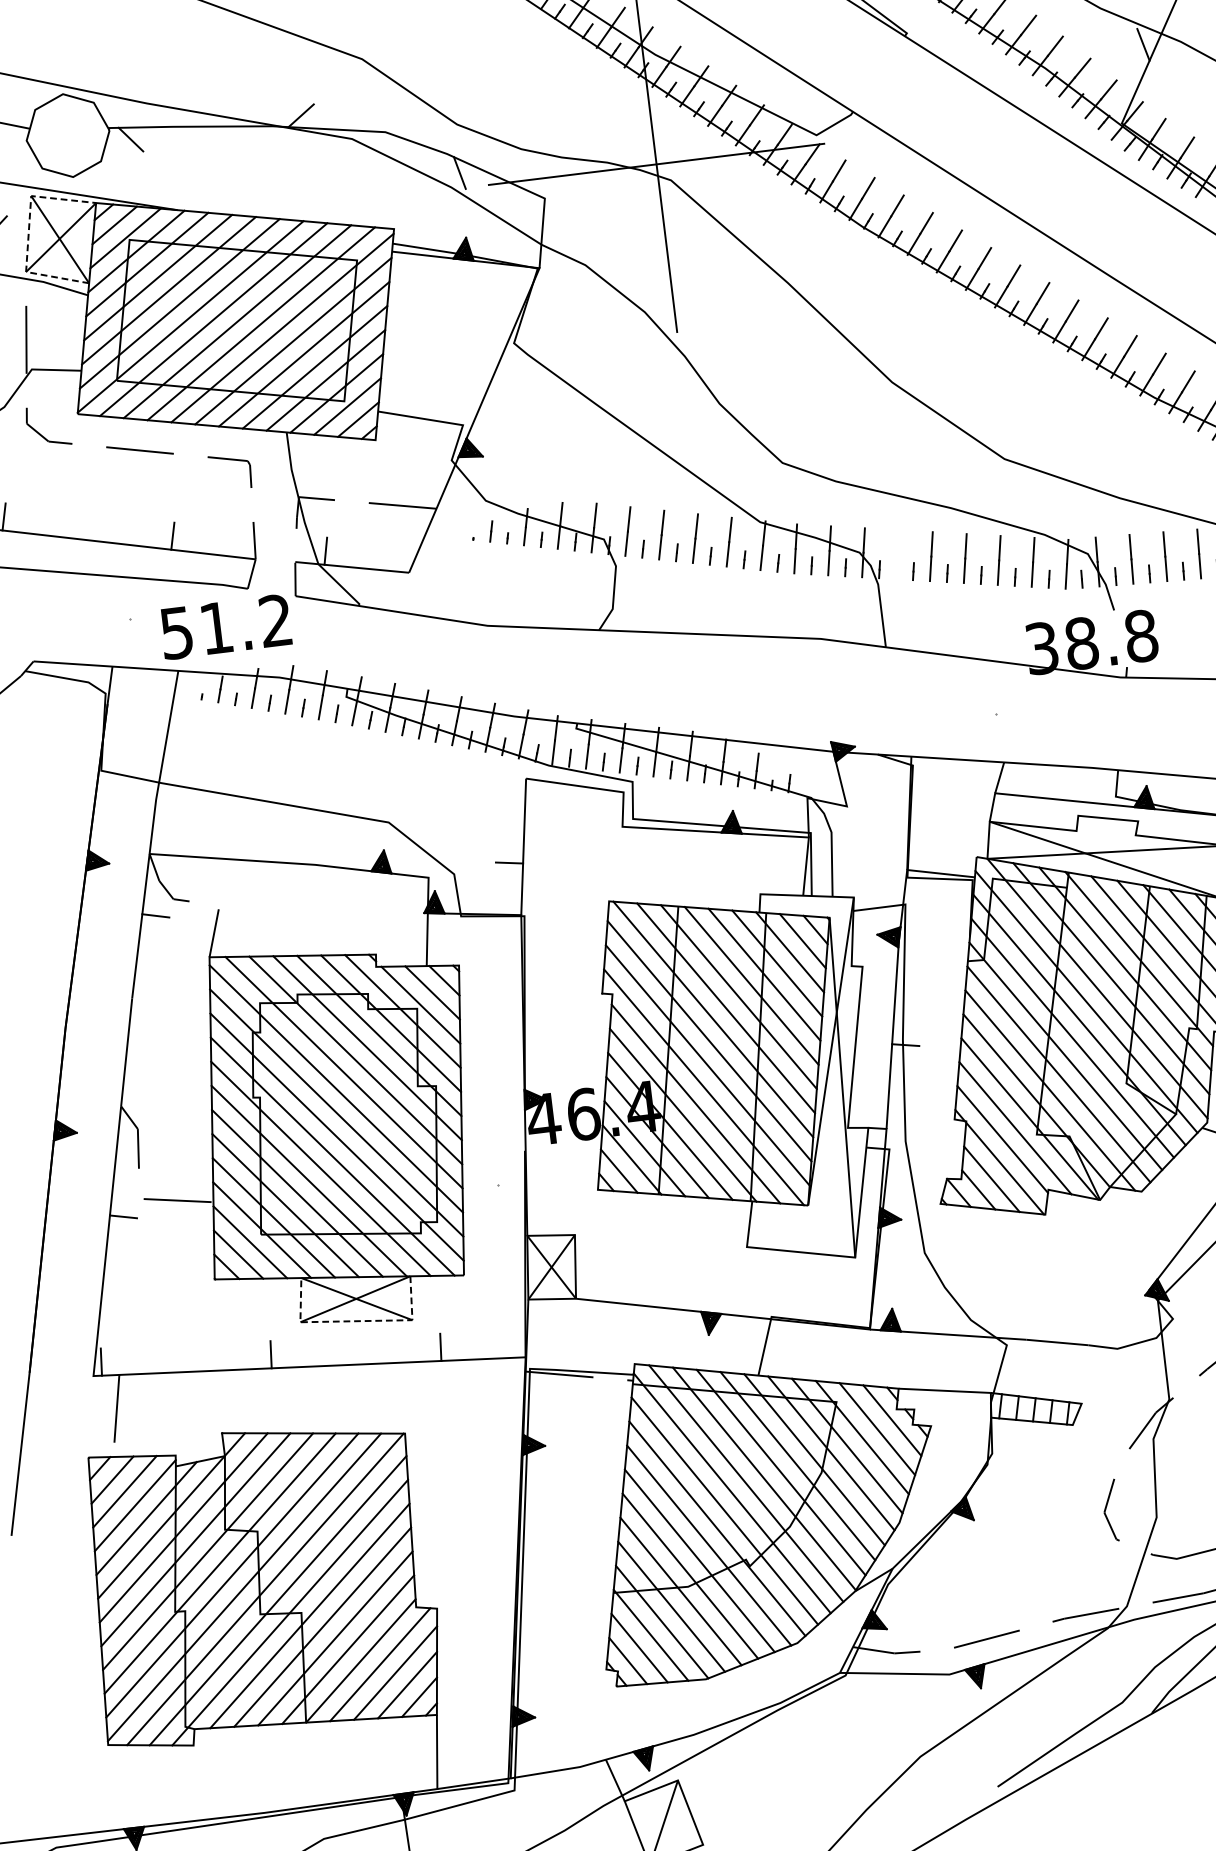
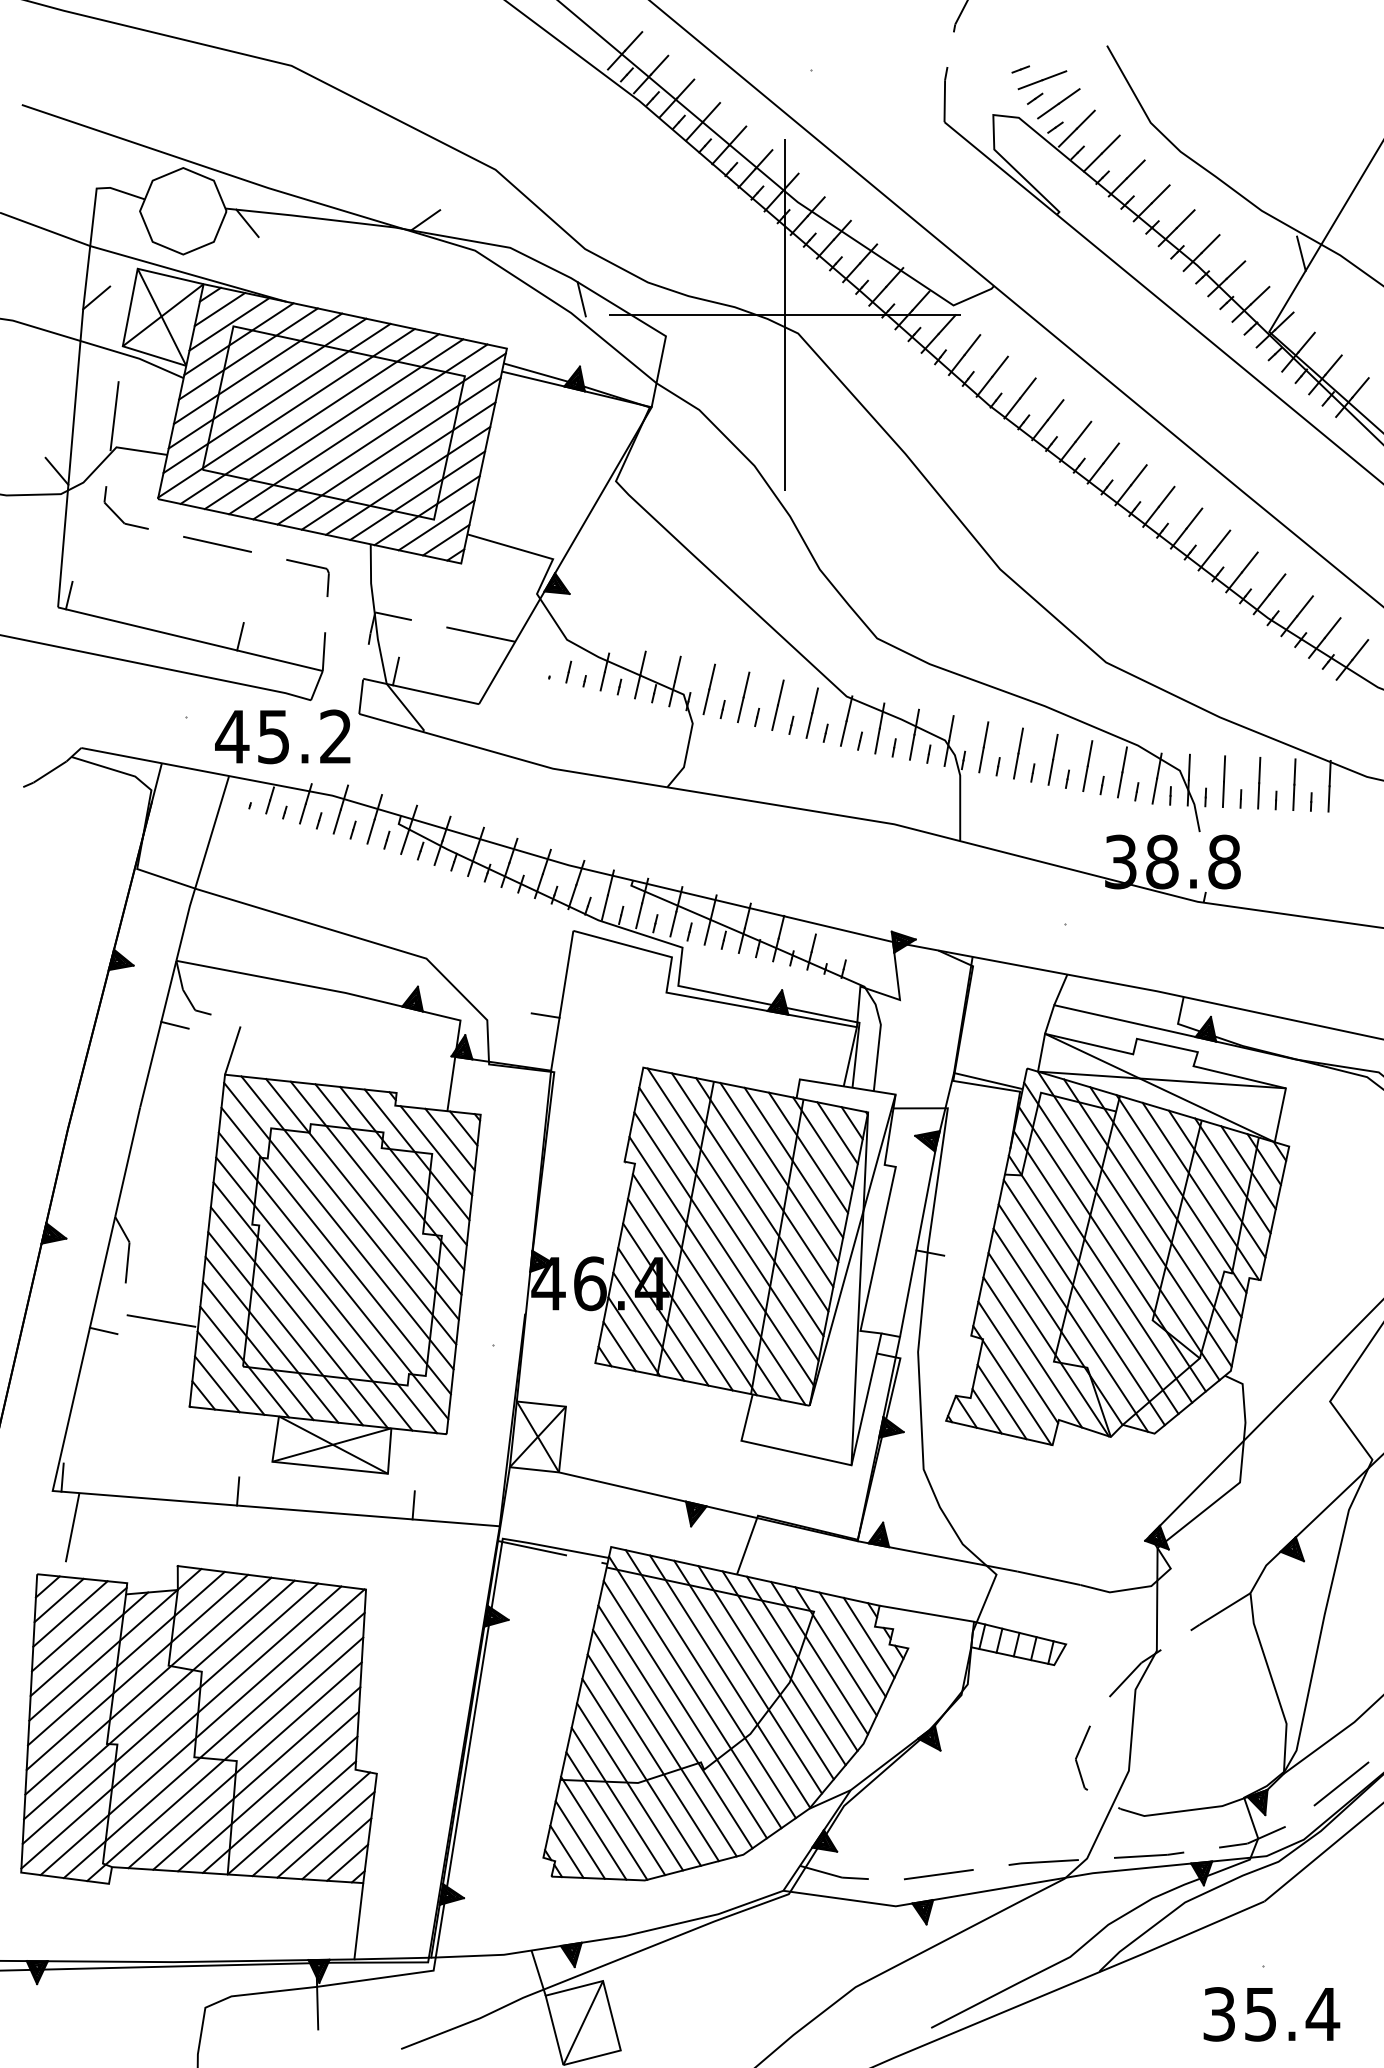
line: (28, 233) -> (130, 307), dashed -> solid
line: (897, 554) -> (983, 747), added
text: (195, 631) -> (251, 737), 51.2 -> 45.2
line: (355, 1321) -> (329, 1467), dashed -> solid

